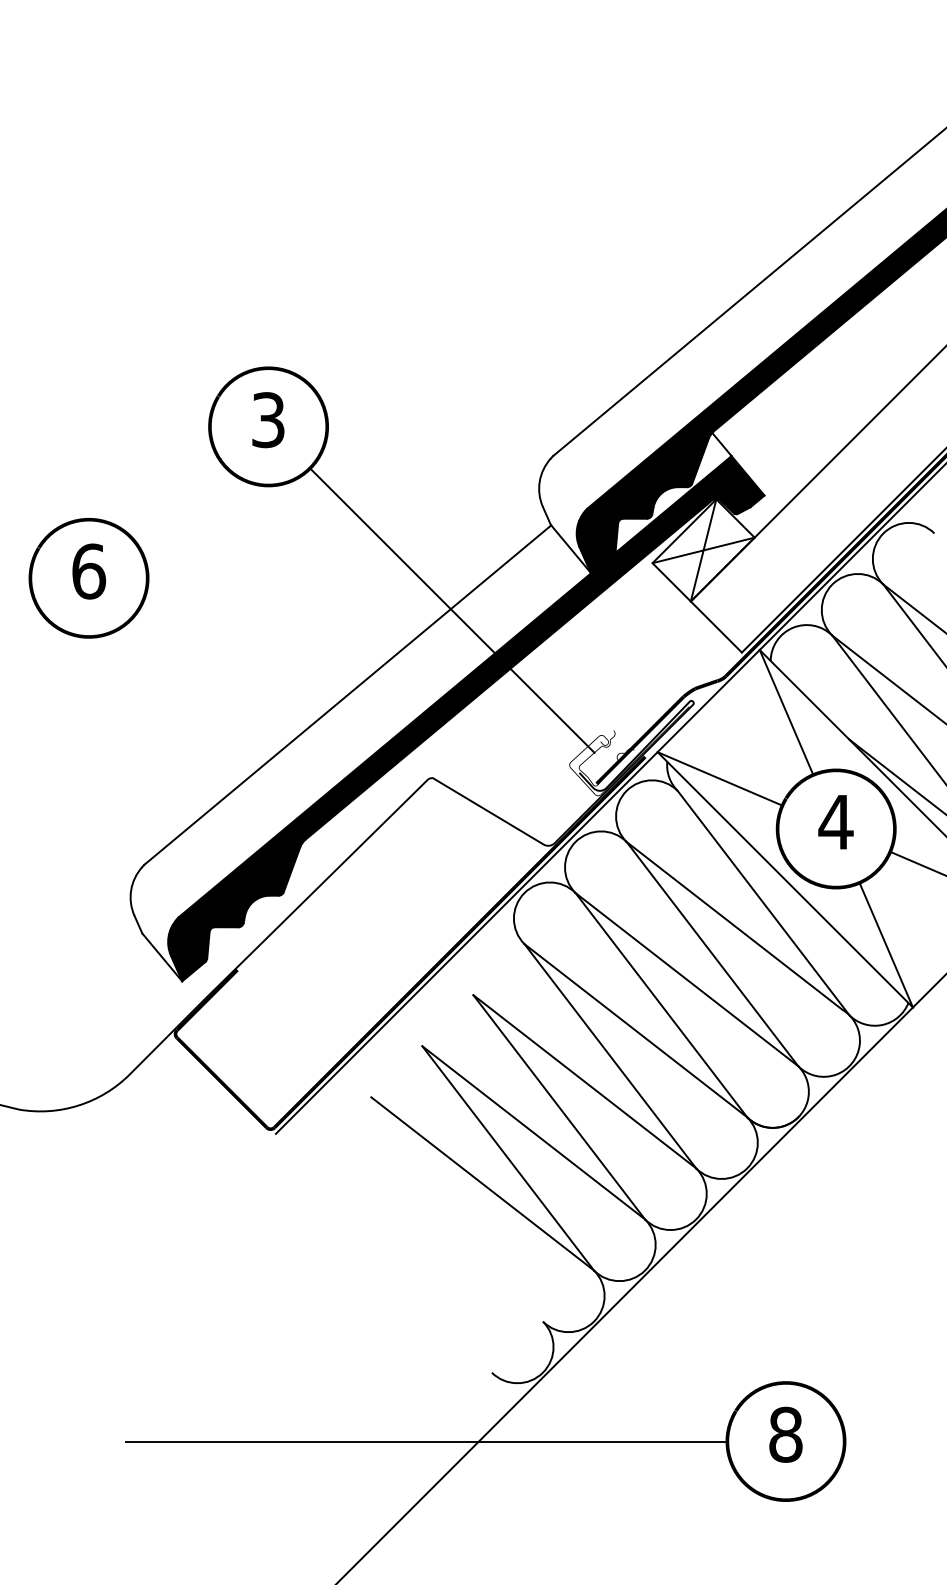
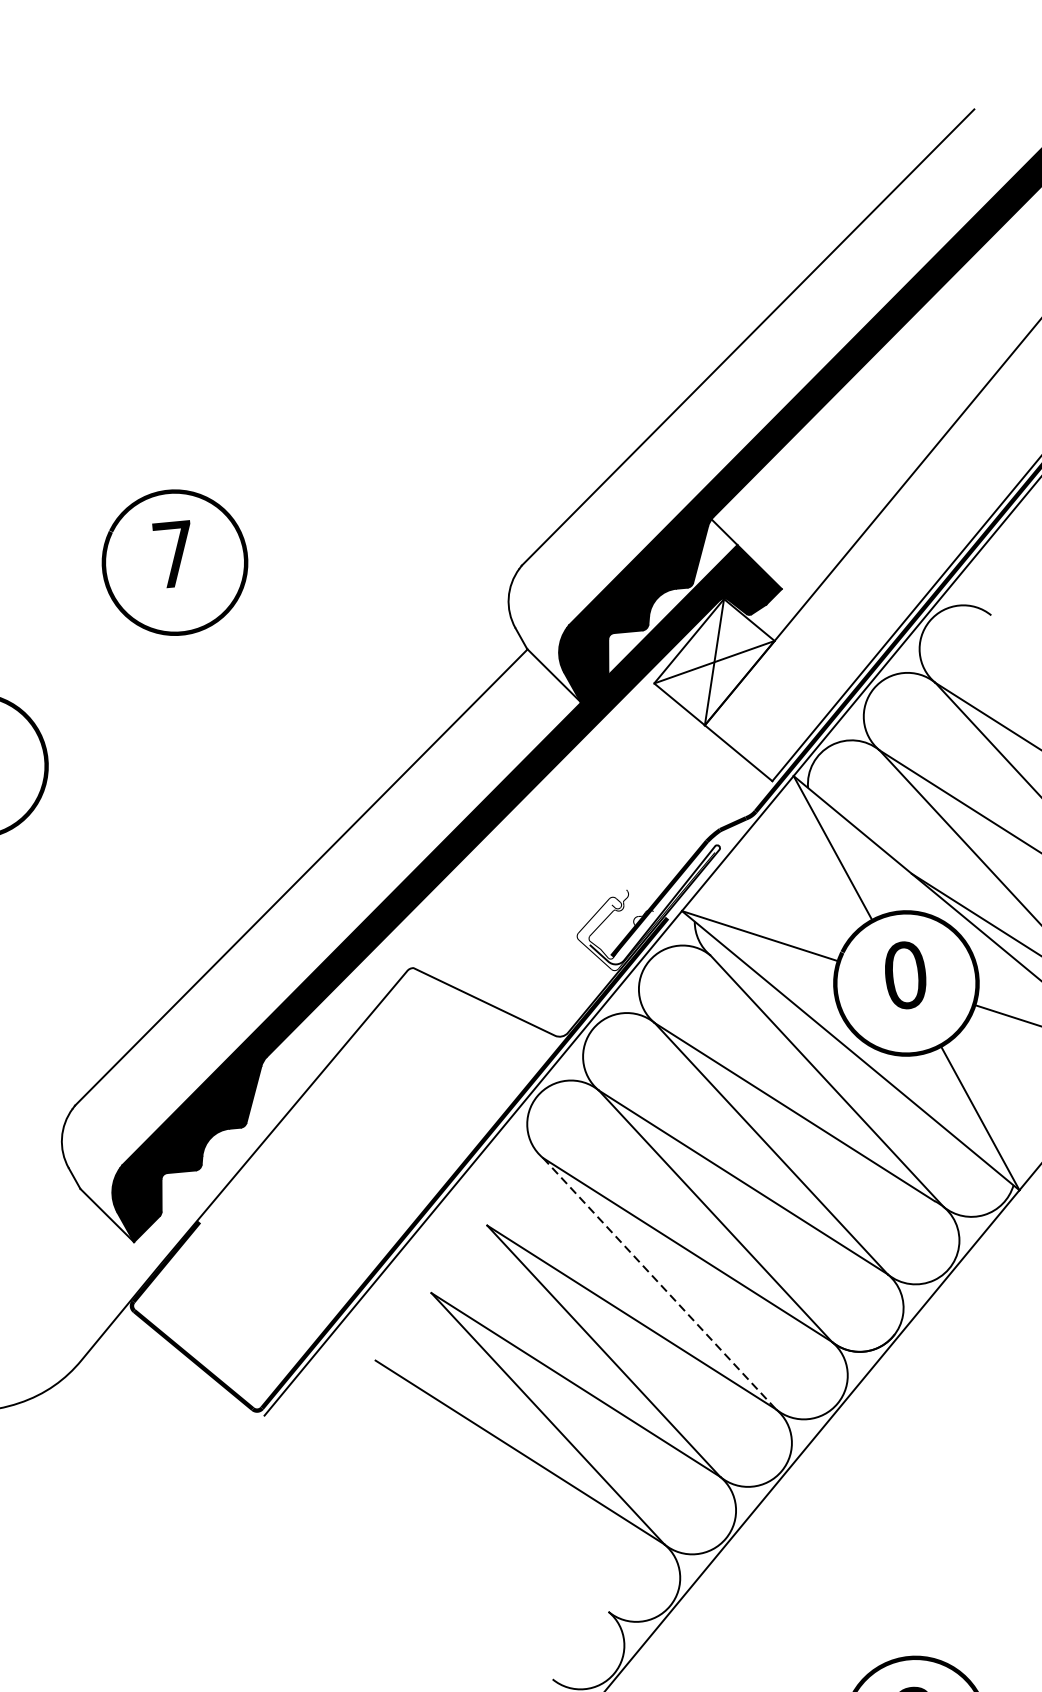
text: (268, 420) -> (174, 554), 3 -> 7
line: (452, 610) -> (418, 763), removed
text: (835, 822) -> (904, 975), 4 -> 0
line: (610, 1056) -> (659, 1283), solid -> dashed

